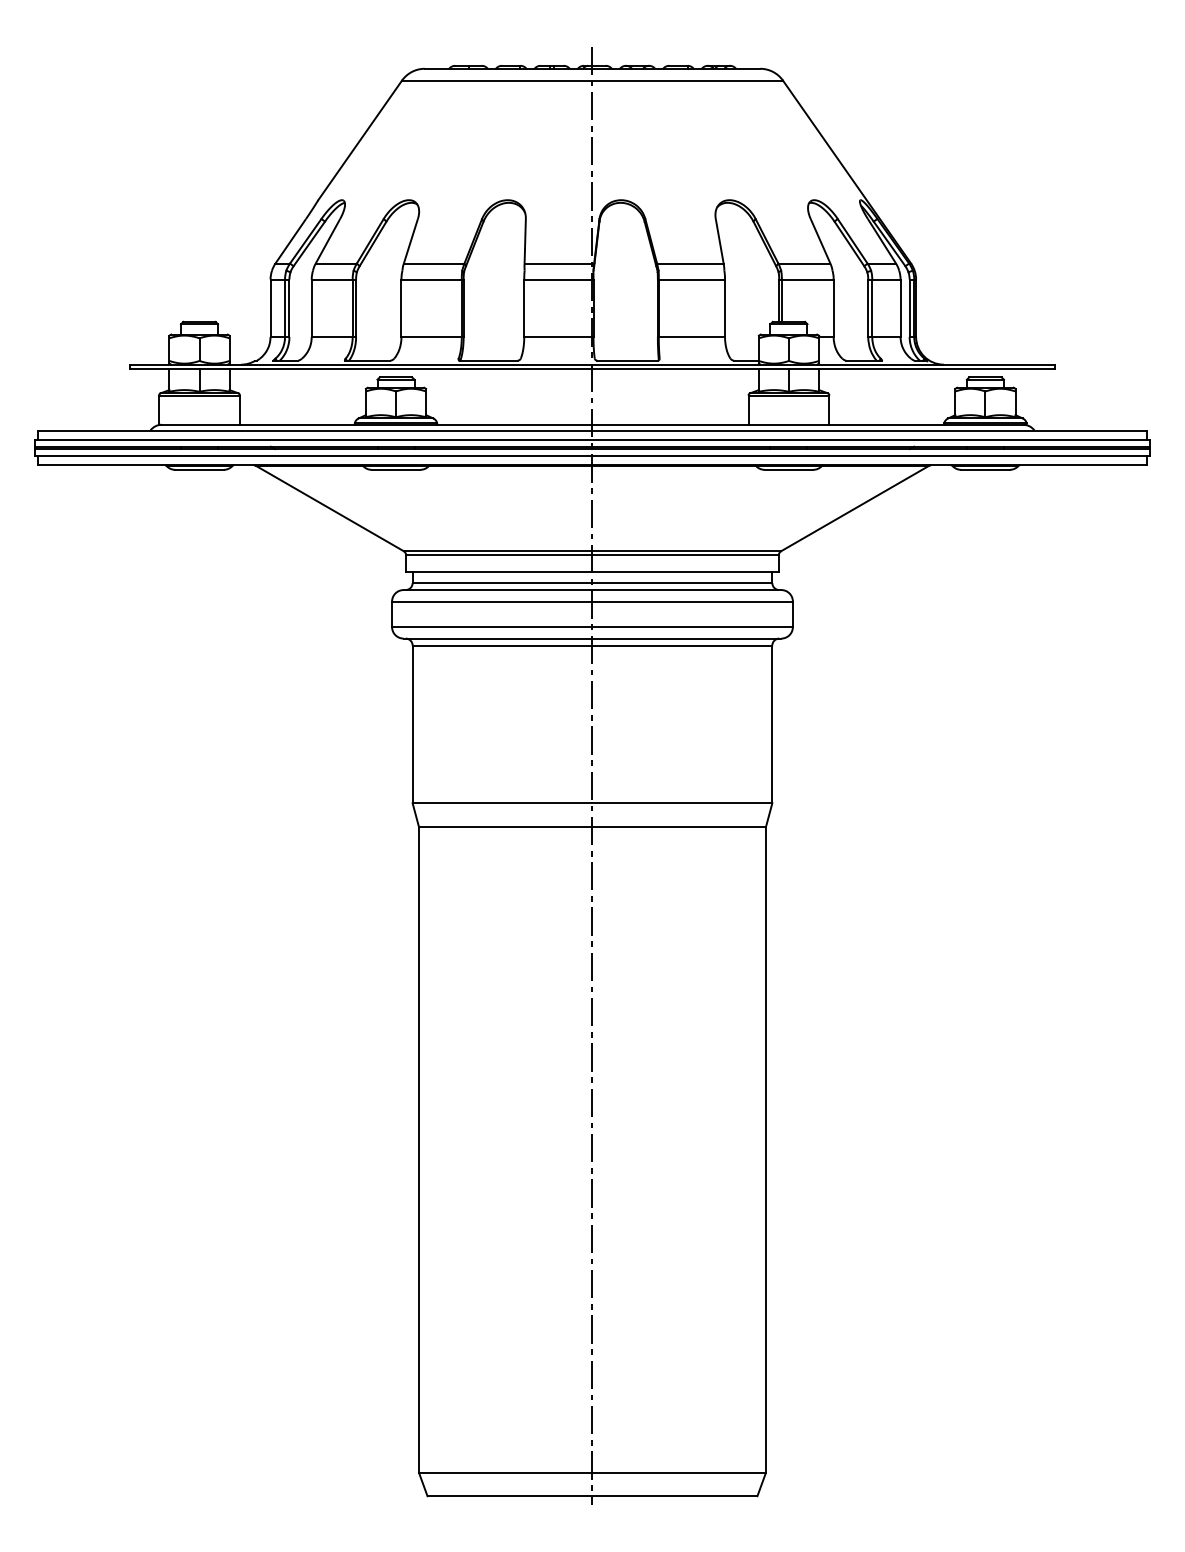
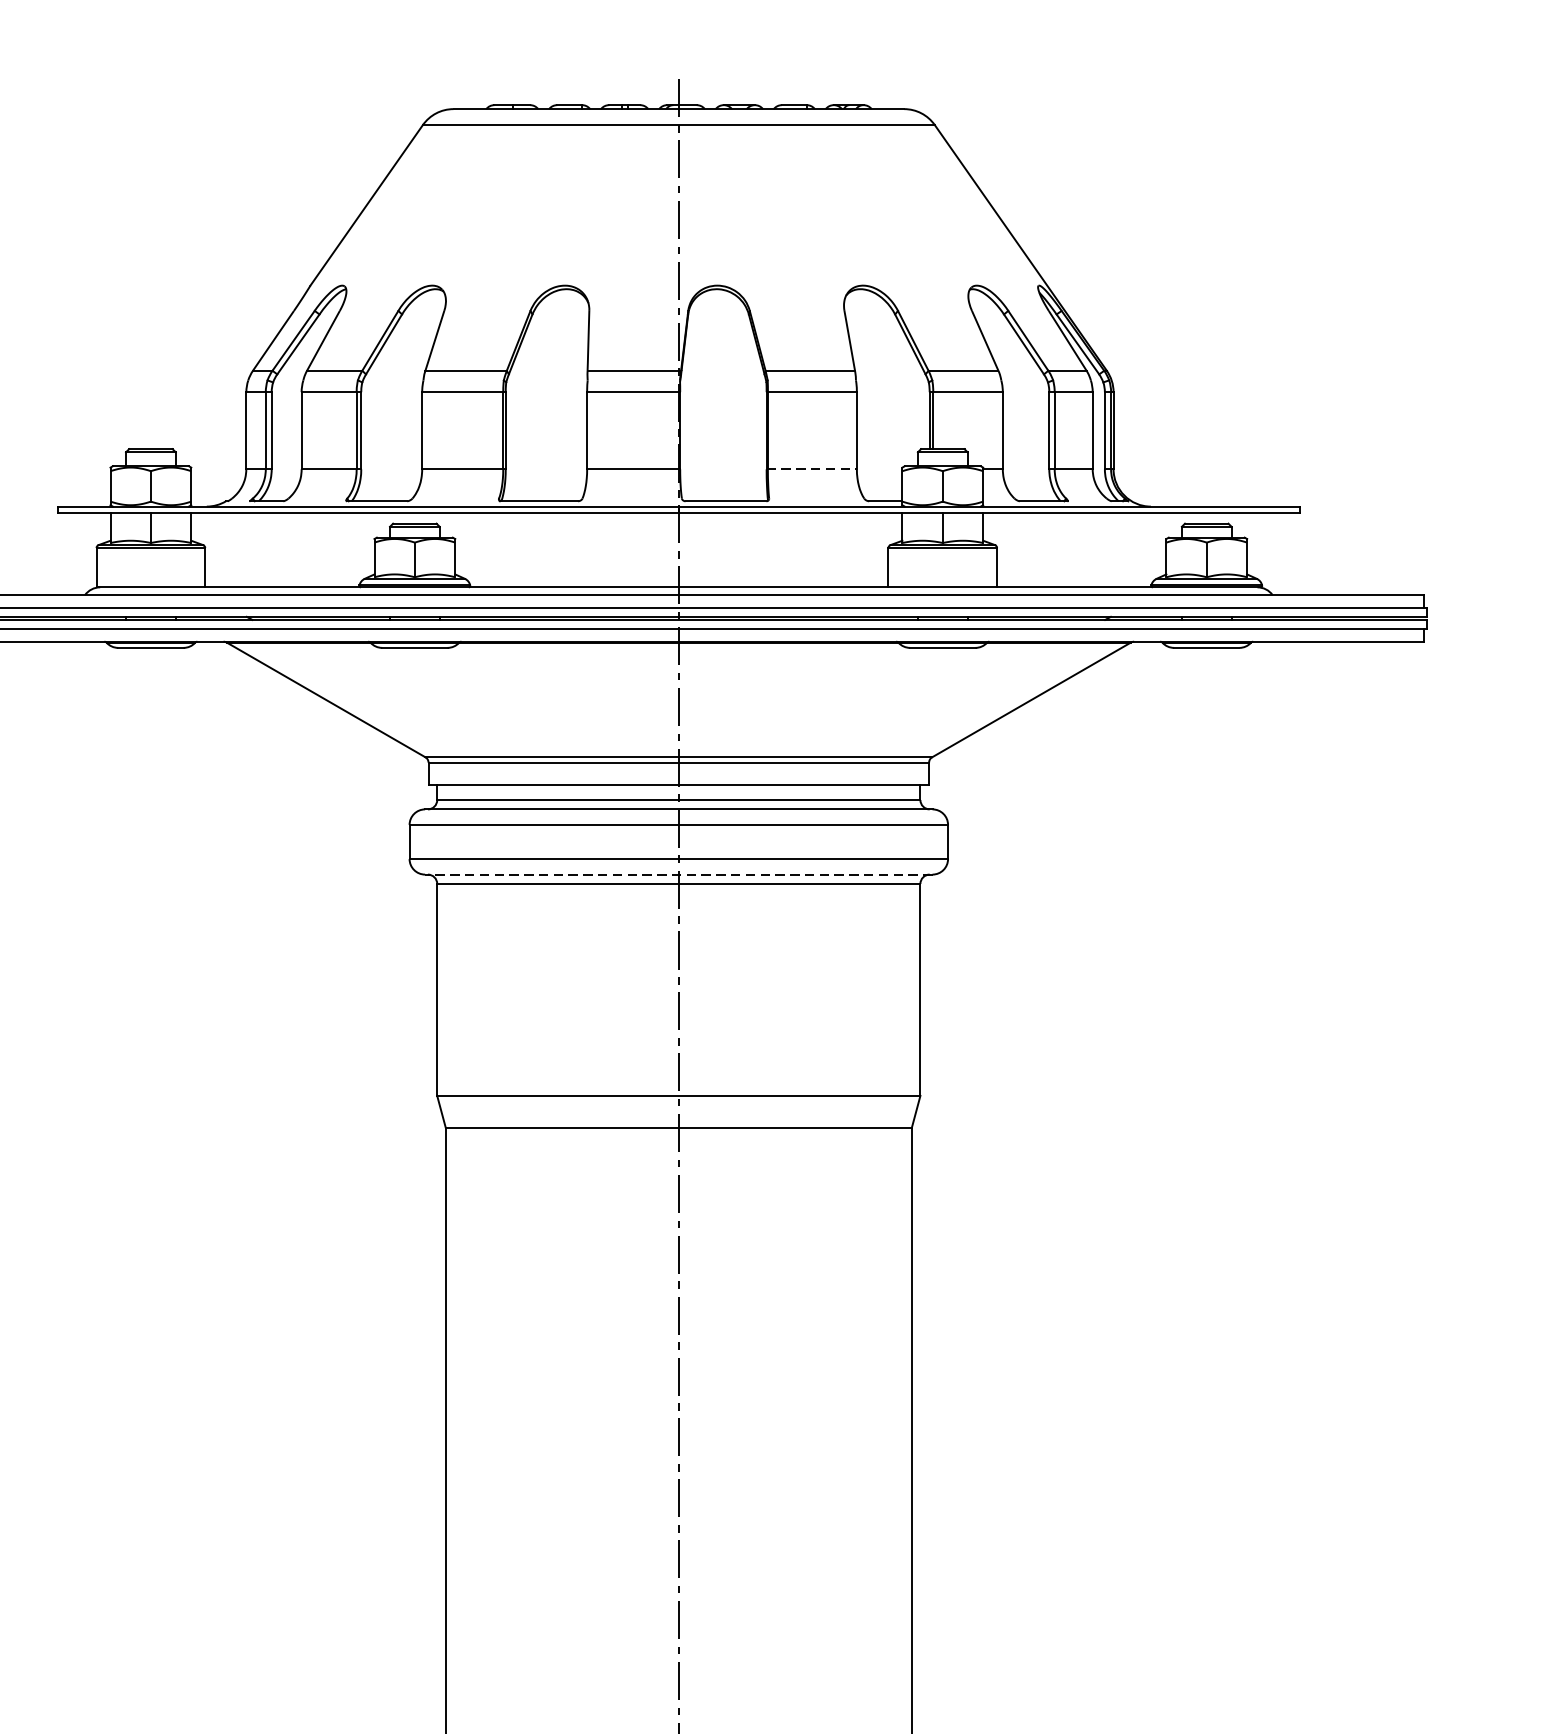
line: (691, 336) -> (811, 468), solid -> dashed
line: (592, 638) -> (678, 874), solid -> dashed

